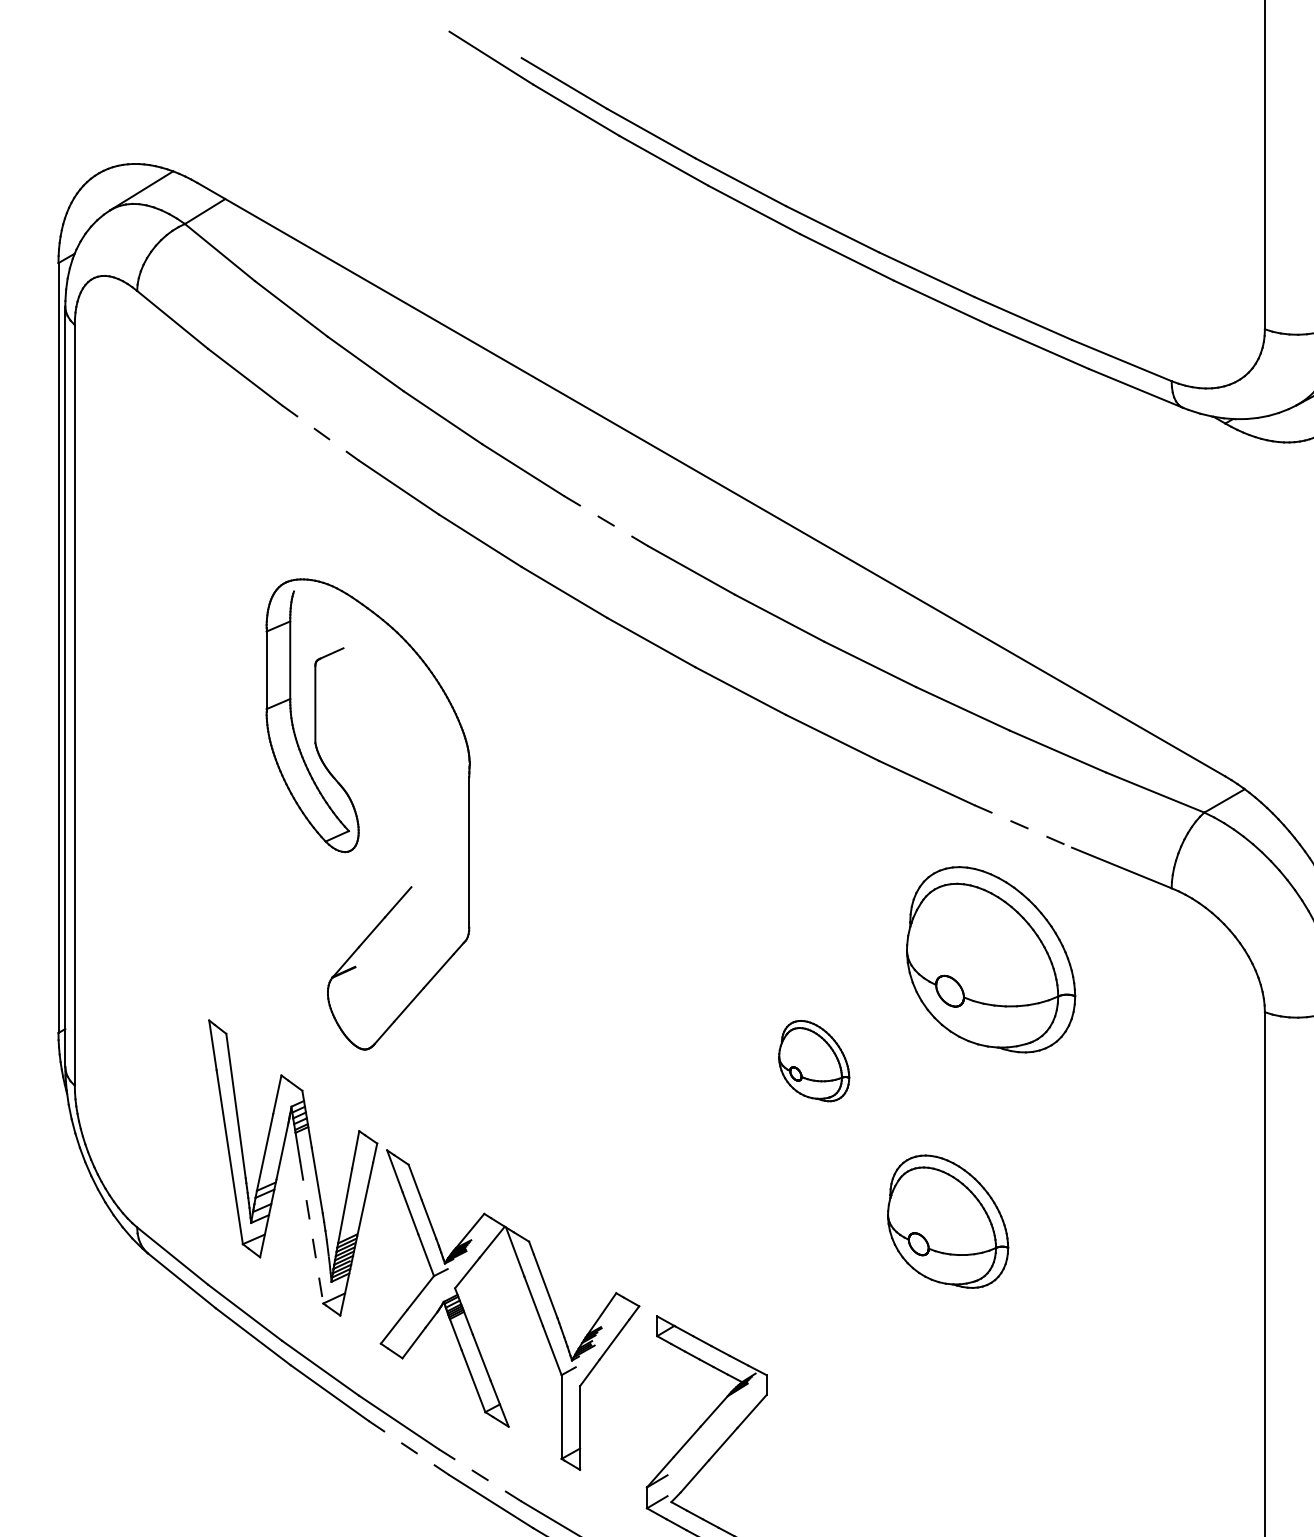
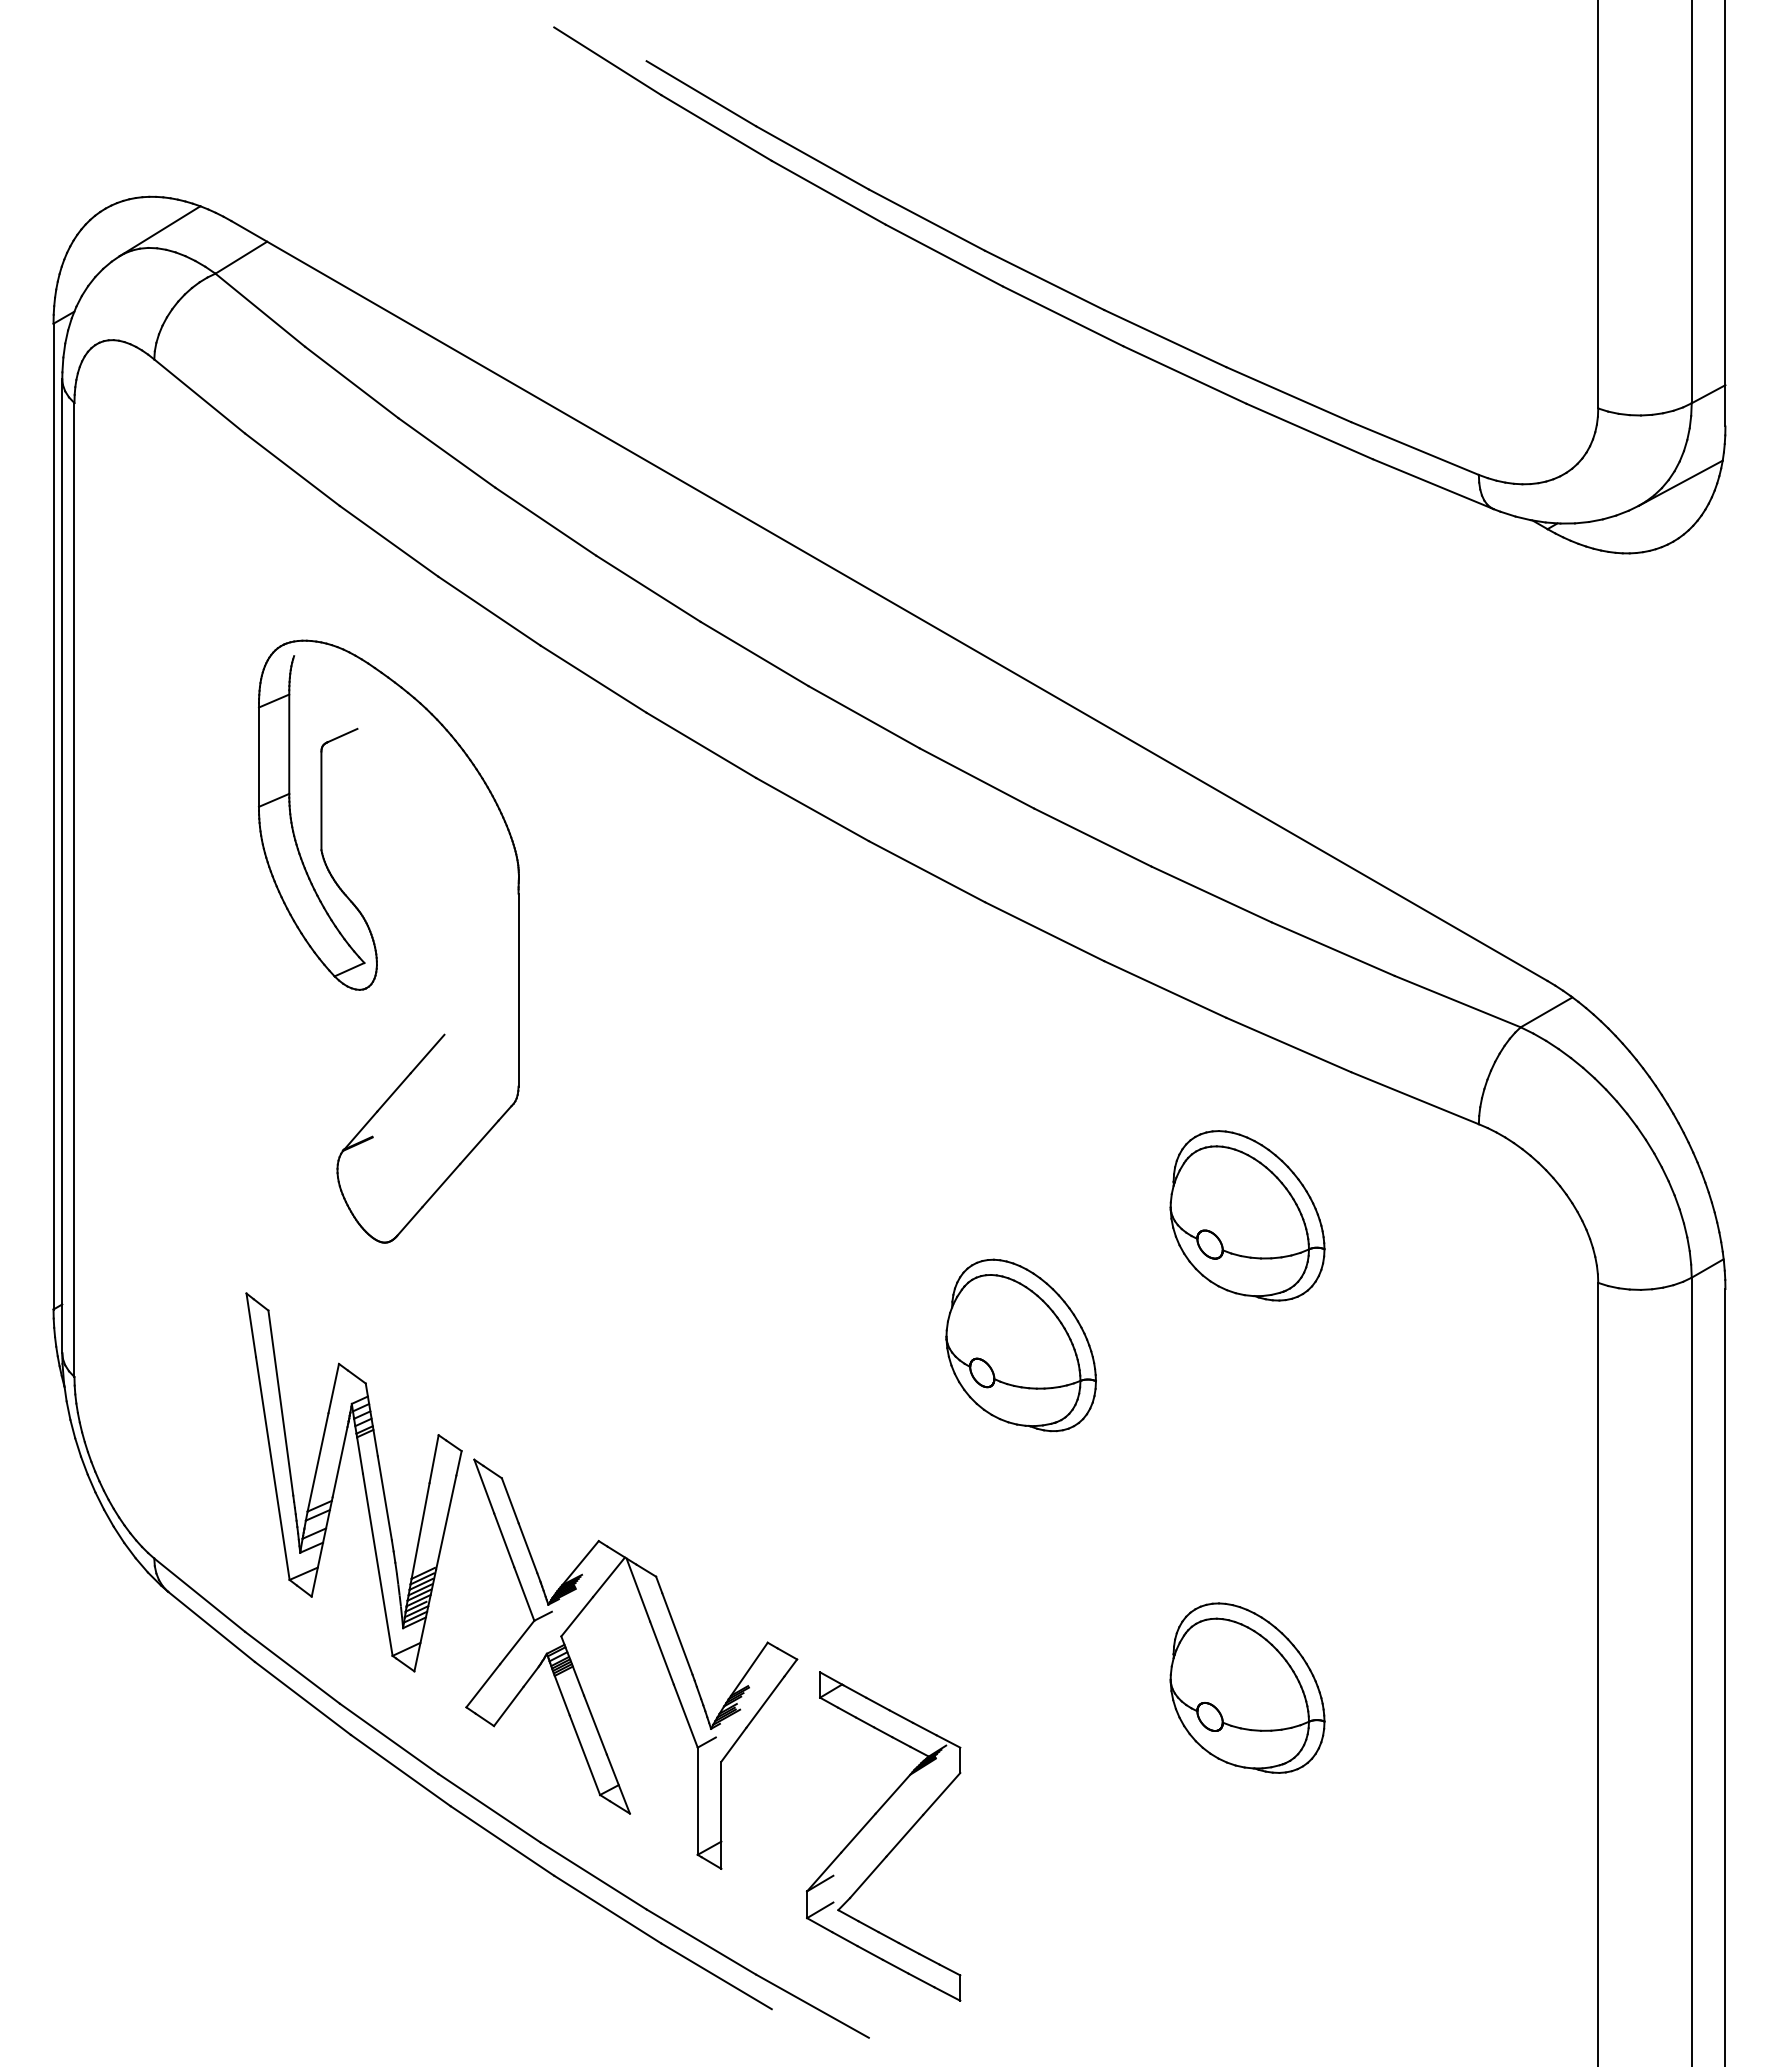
line: (320, 433) -> (389, 541), dashed -> solid
line: (605, 521) -> (754, 654), dashed -> solid
part: (357, 815) -> (375, 943), moved
line: (1023, 826) -> (1289, 1045), dashed -> solid
part: (990, 959) -> (1247, 1215), size x0.71
part: (813, 1061) -> (1020, 1345), size x1.67
part: (948, 1221) -> (1247, 1687), moved
line: (311, 1232) -> (377, 1565), dashed -> solid
line: (409, 1448) -> (502, 1841), dashed -> solid
line: (480, 1475) -> (593, 1876), dashed -> solid

